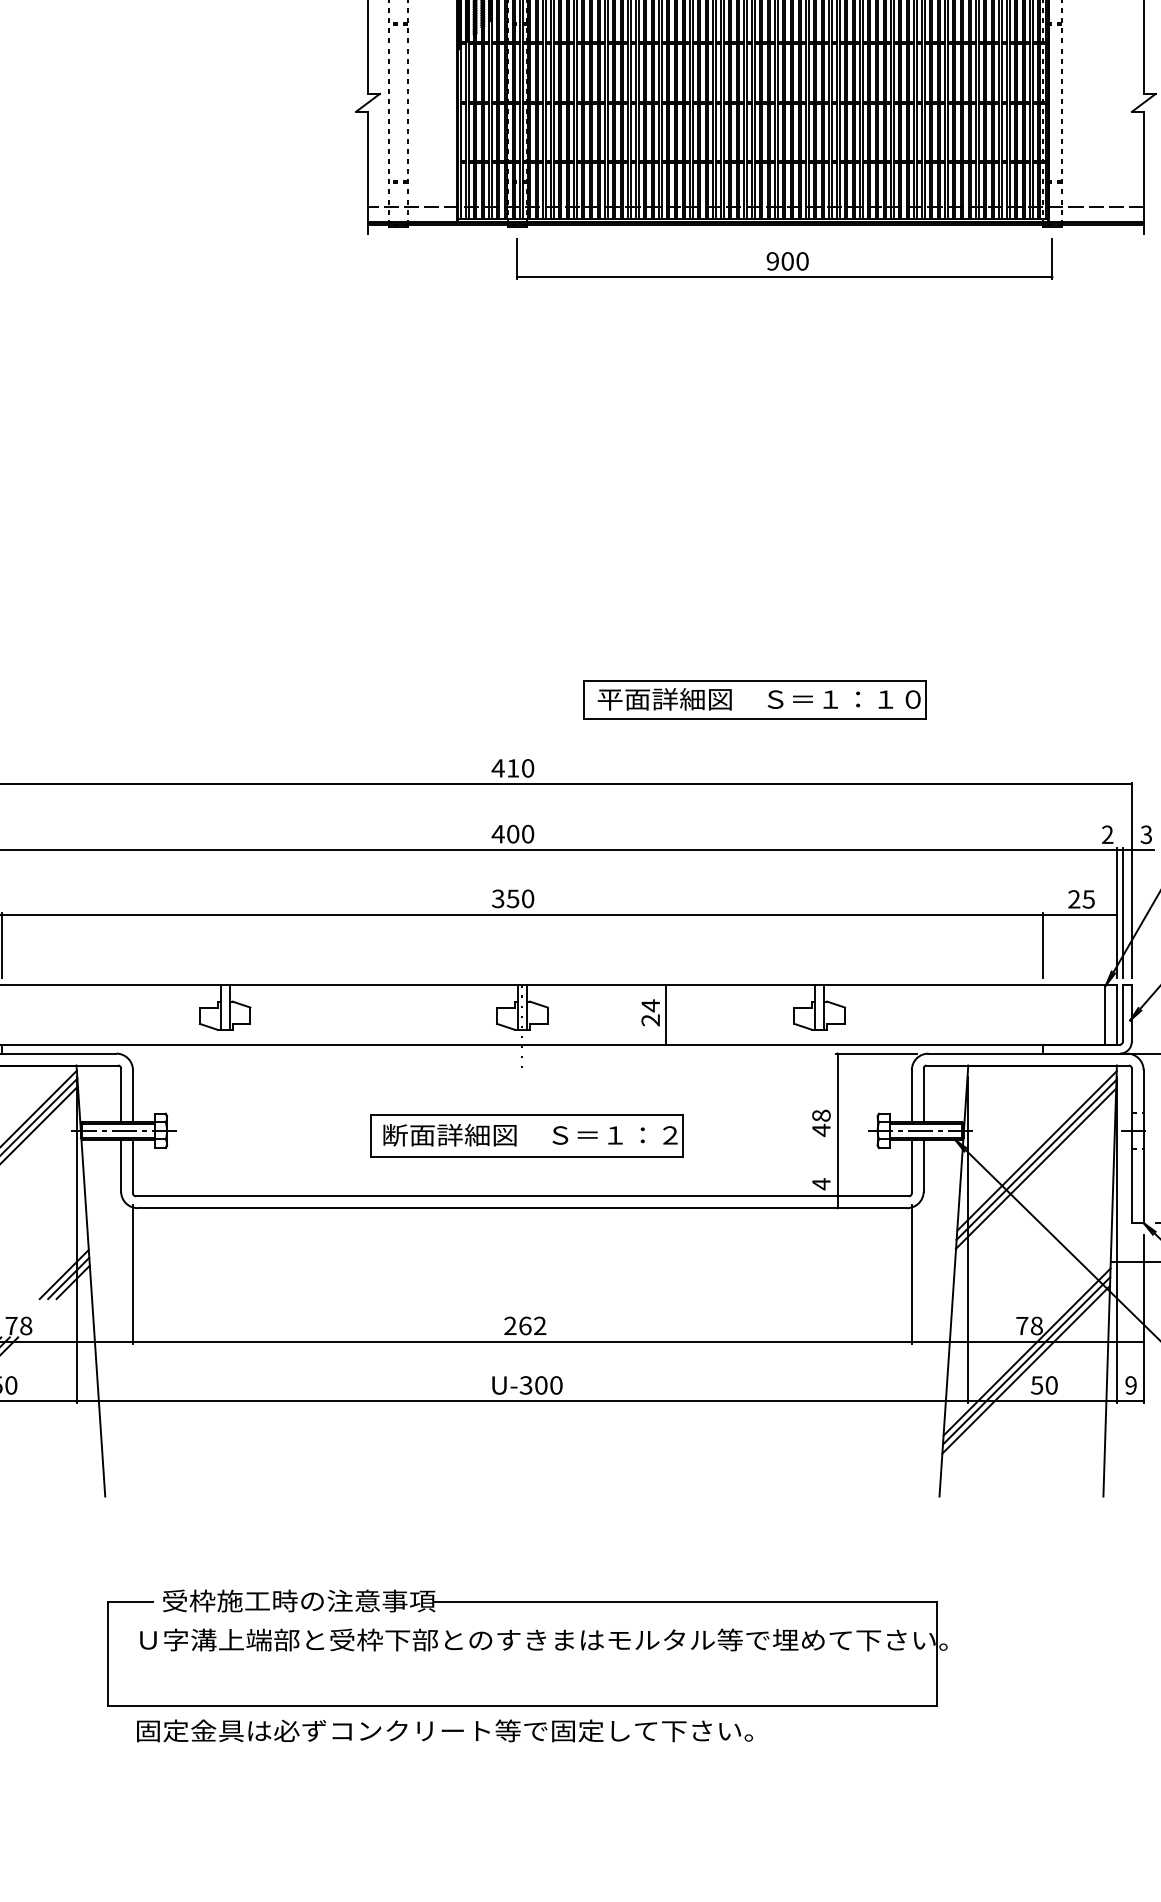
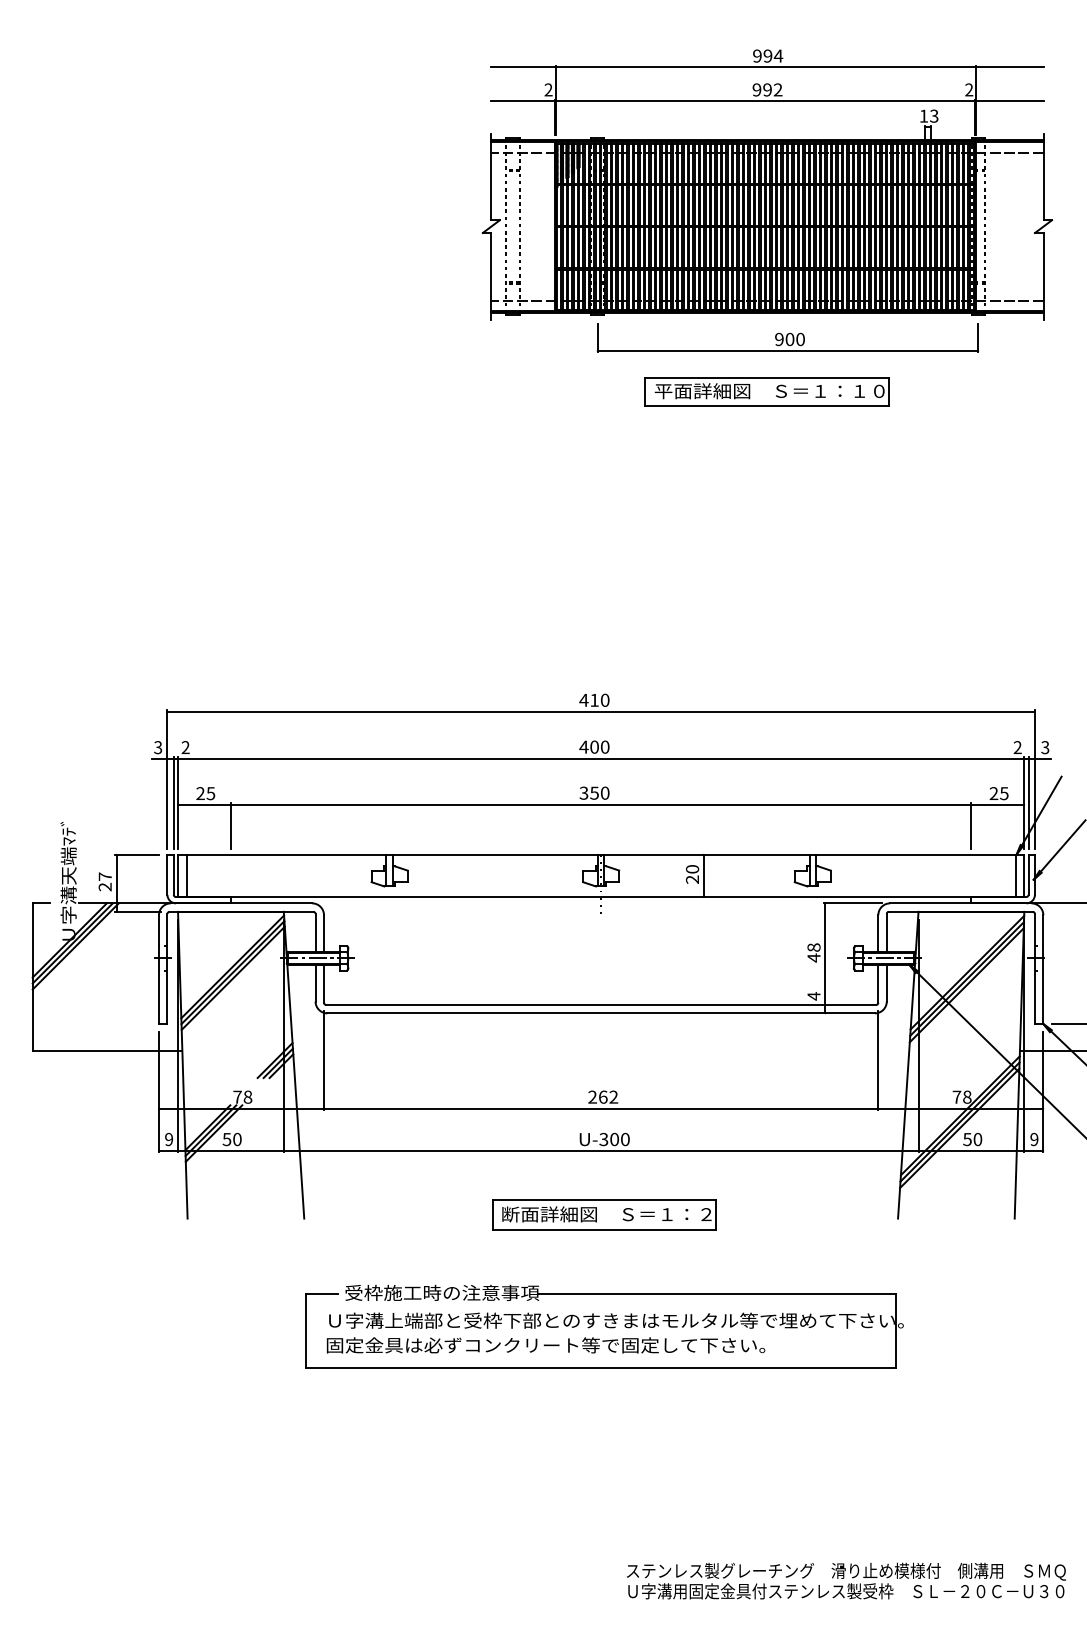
part: (754, 699) -> (766, 391), moved
text: (650, 1004) -> (692, 868), 24 -> 20
part: (527, 1135) -> (604, 1214), moved
text: (444, 1731) -> (545, 1345), moved

